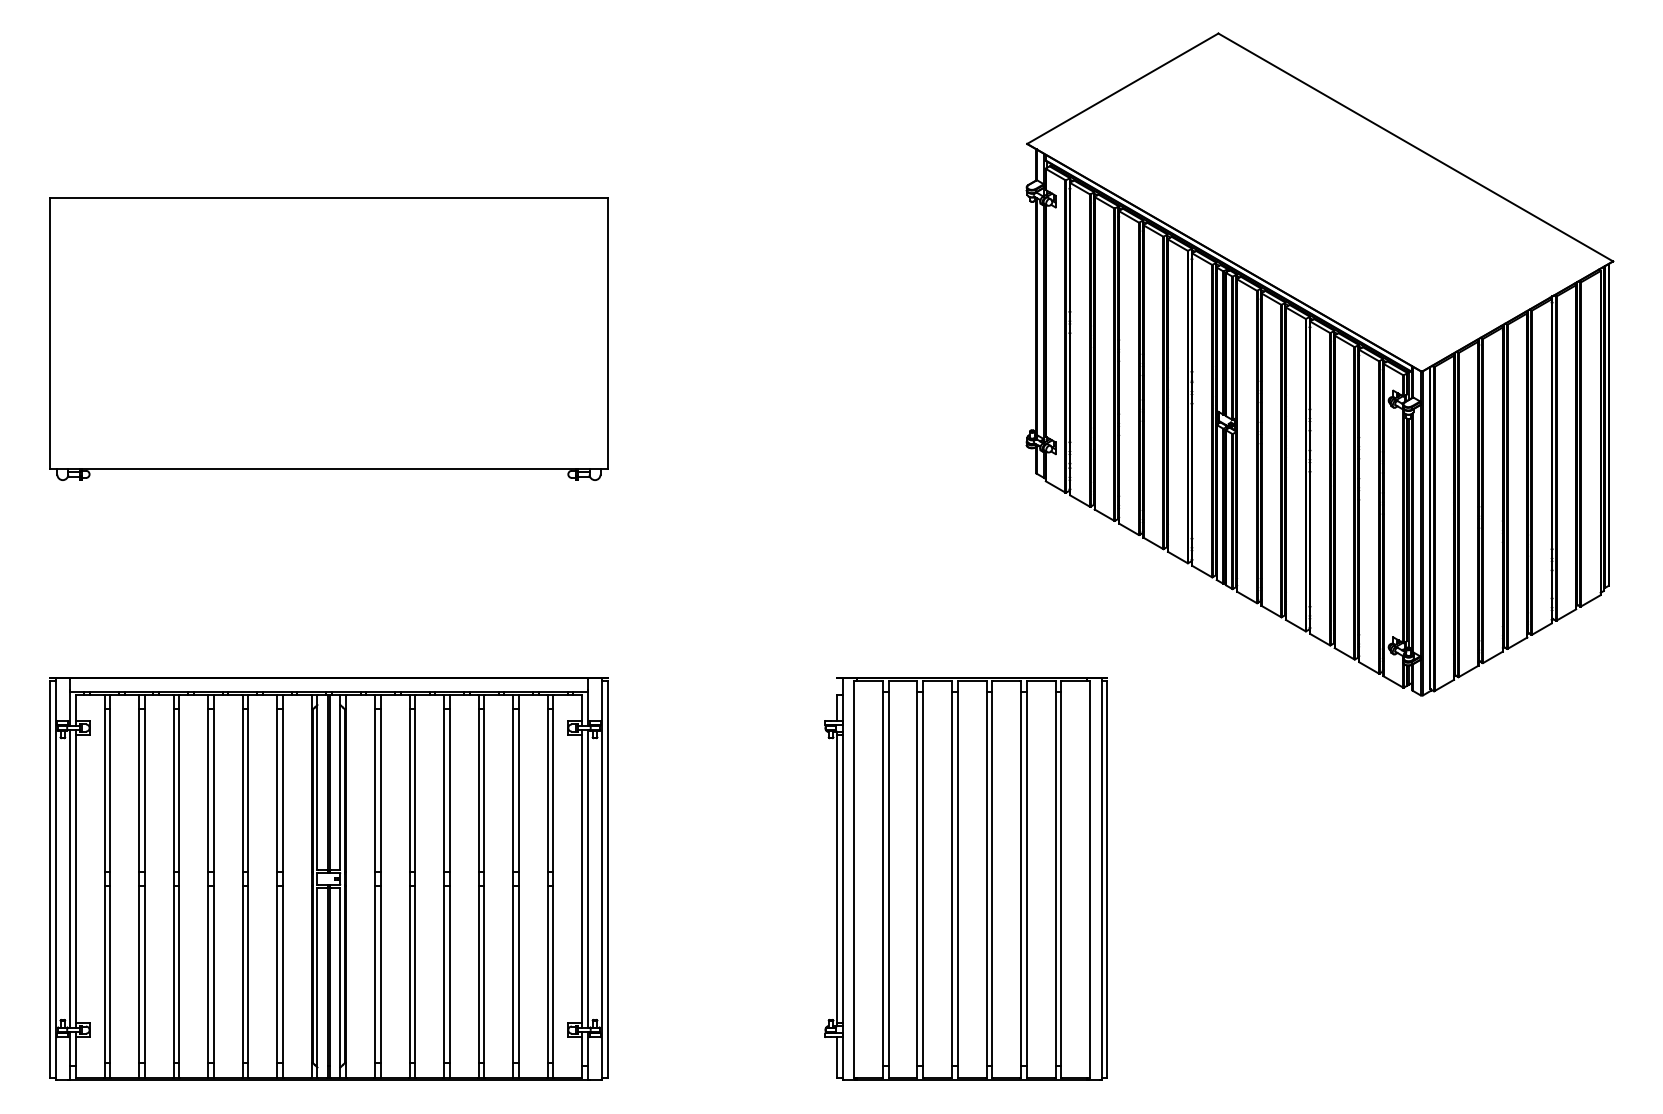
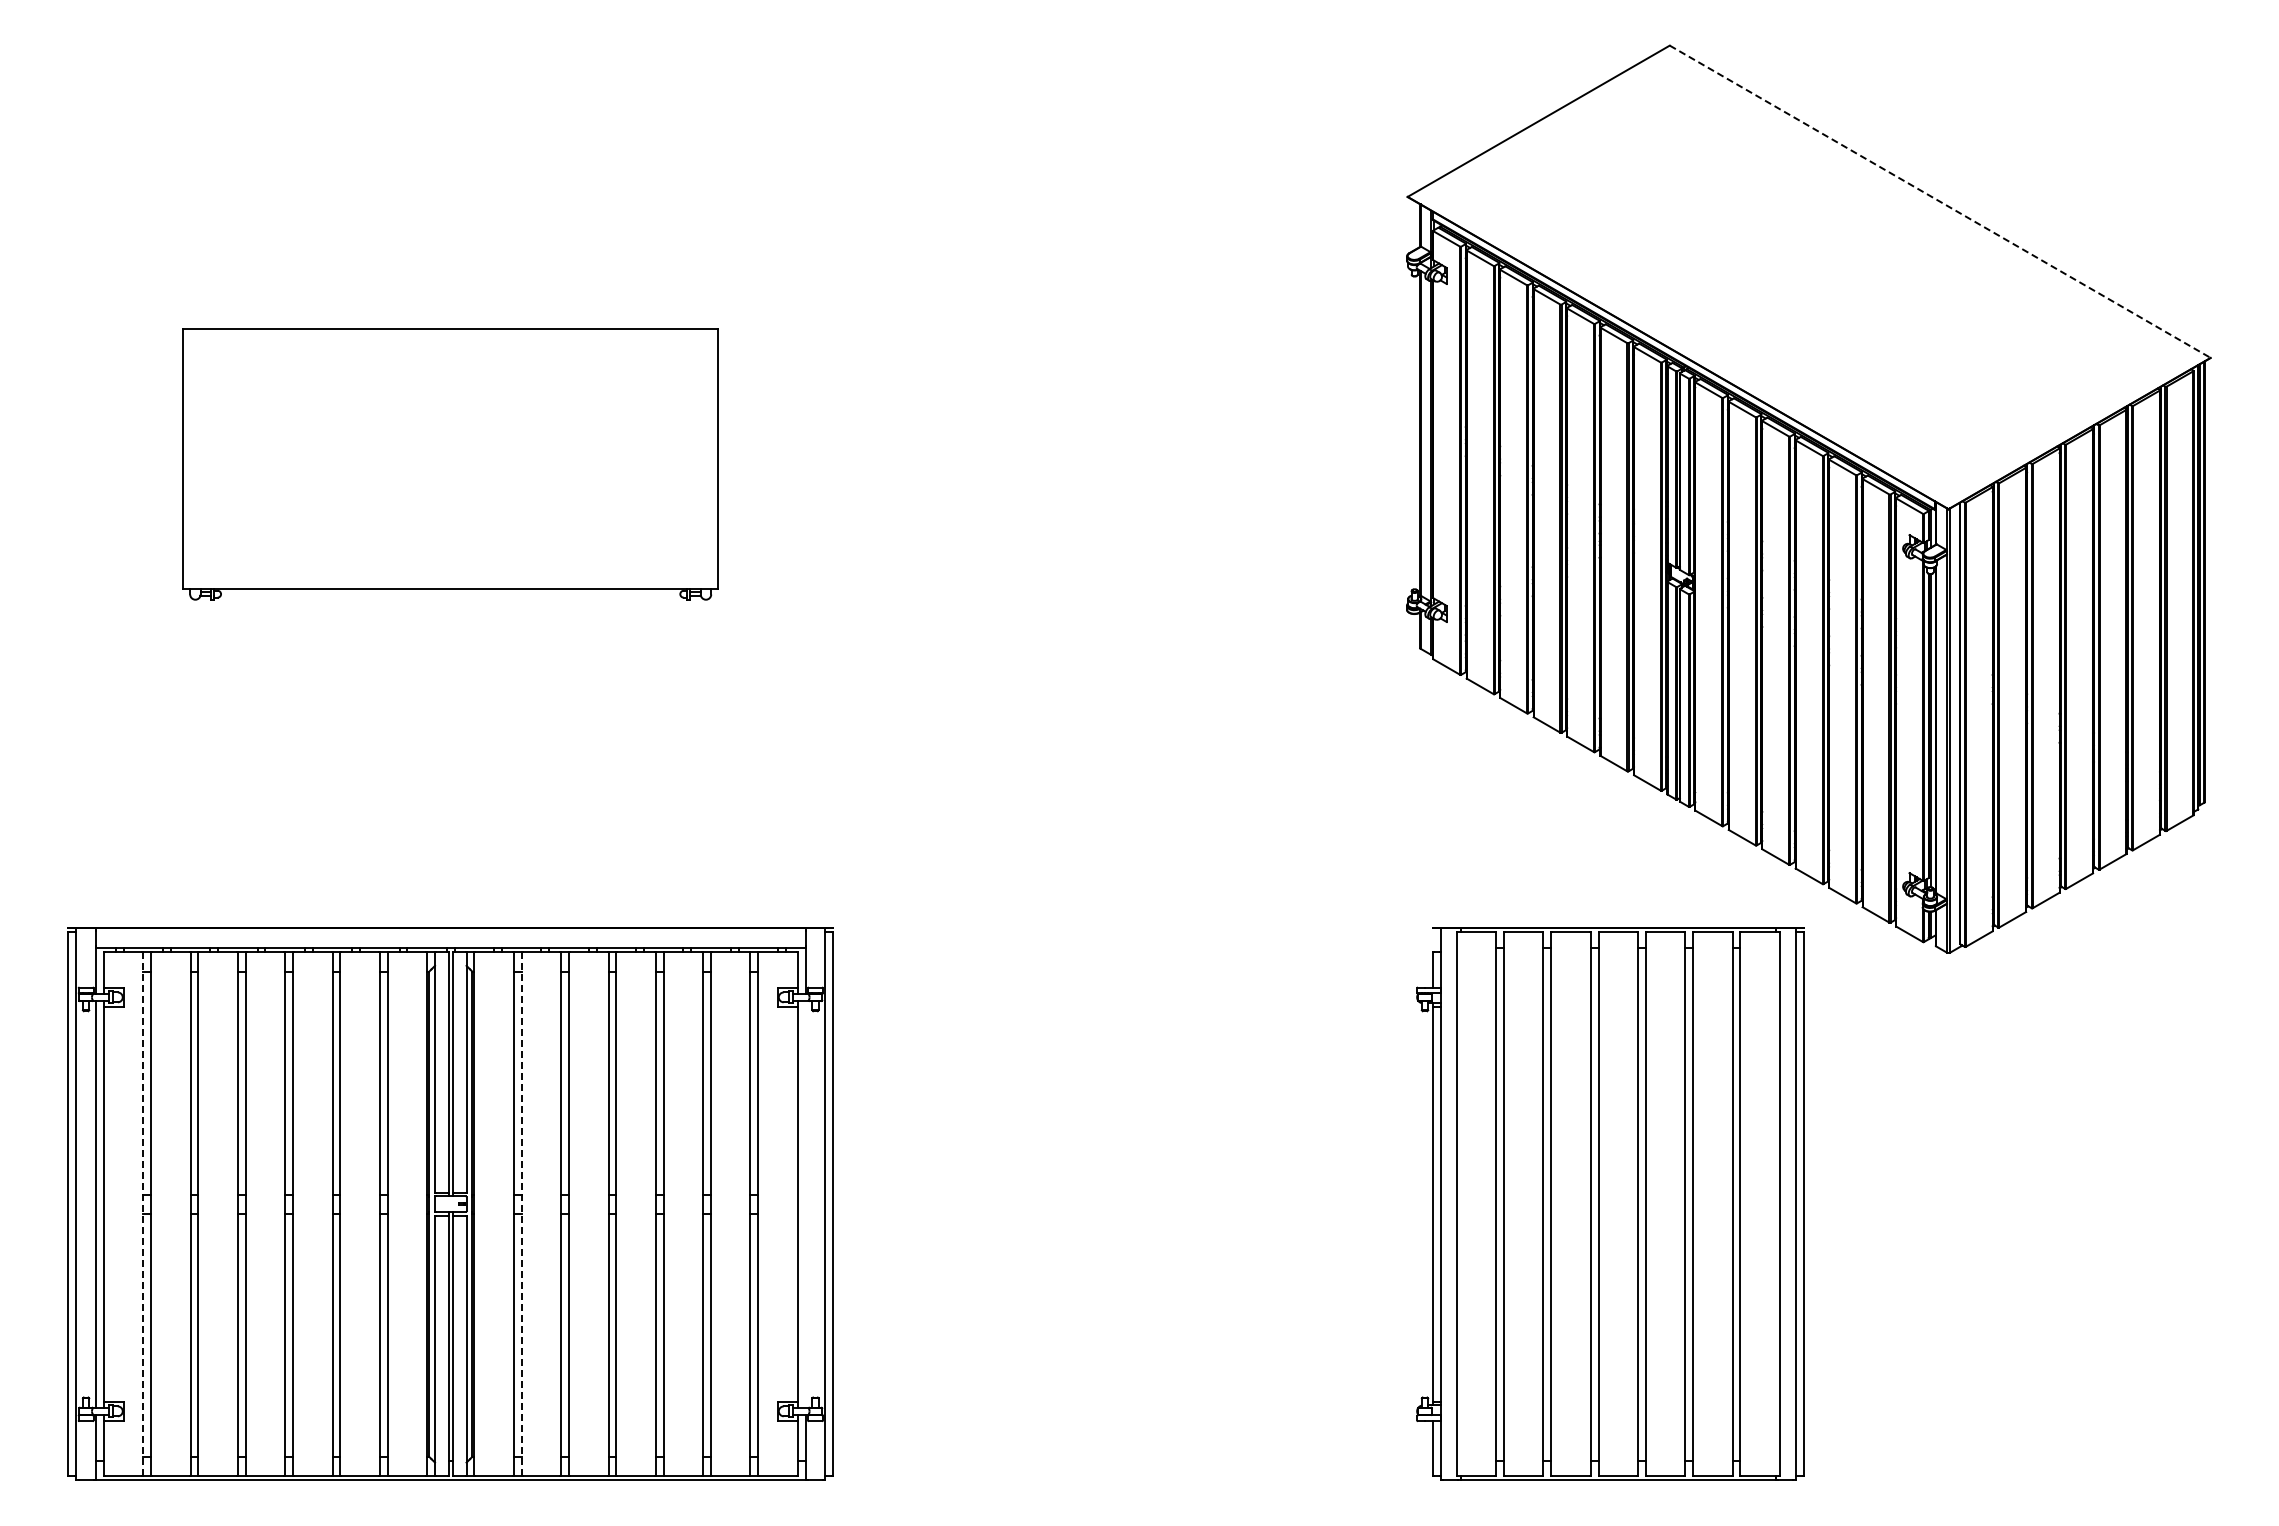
line: (1415, 148) -> (1940, 202), solid -> dashed
part: (328, 339) -> (450, 464), size x0.7
part: (966, 878) -> (1610, 1203), moved
line: (587, 879) -> (805, 1204), removed
line: (104, 885) -> (143, 1213), solid -> dashed
line: (380, 885) -> (521, 1213), solid -> dashed

